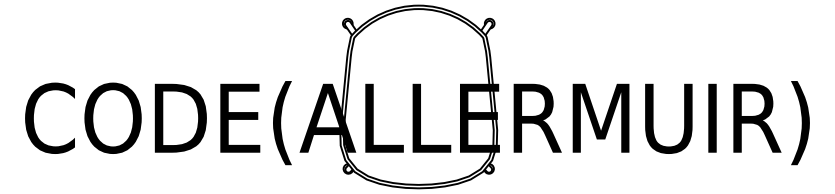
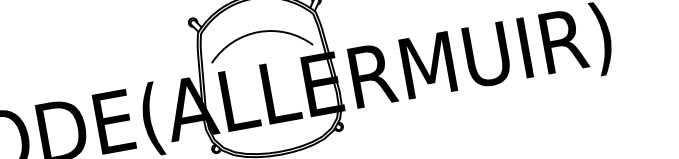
curve: (418, 48) -> (258, 33), added

